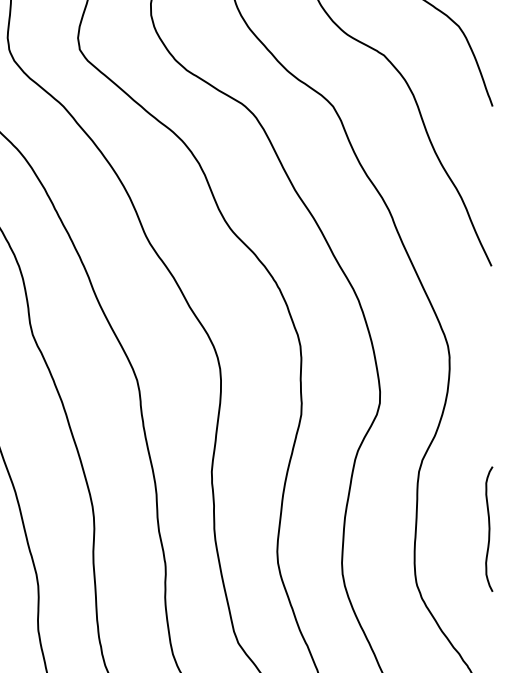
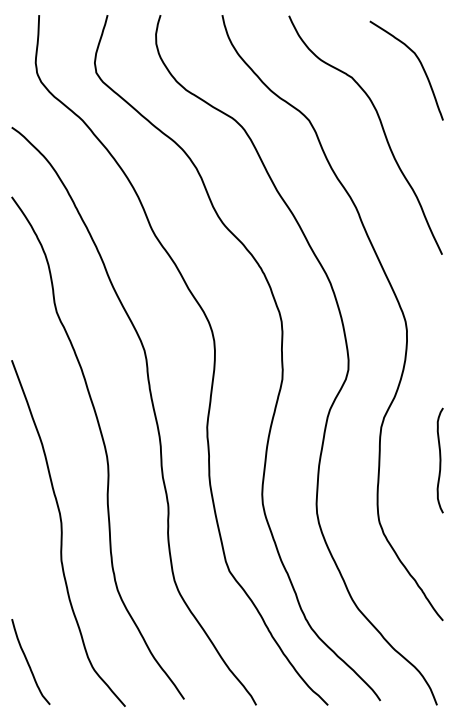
curve: (488, 529) -> (439, 460), moved

